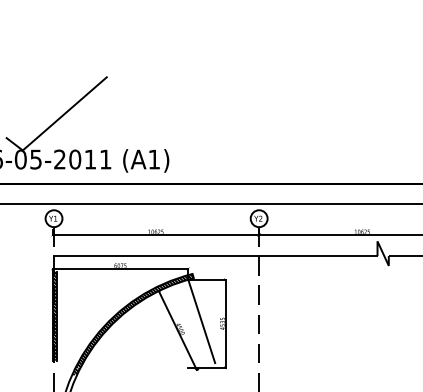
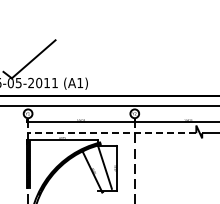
line: (214, 256) -> (111, 133), solid -> dashed

